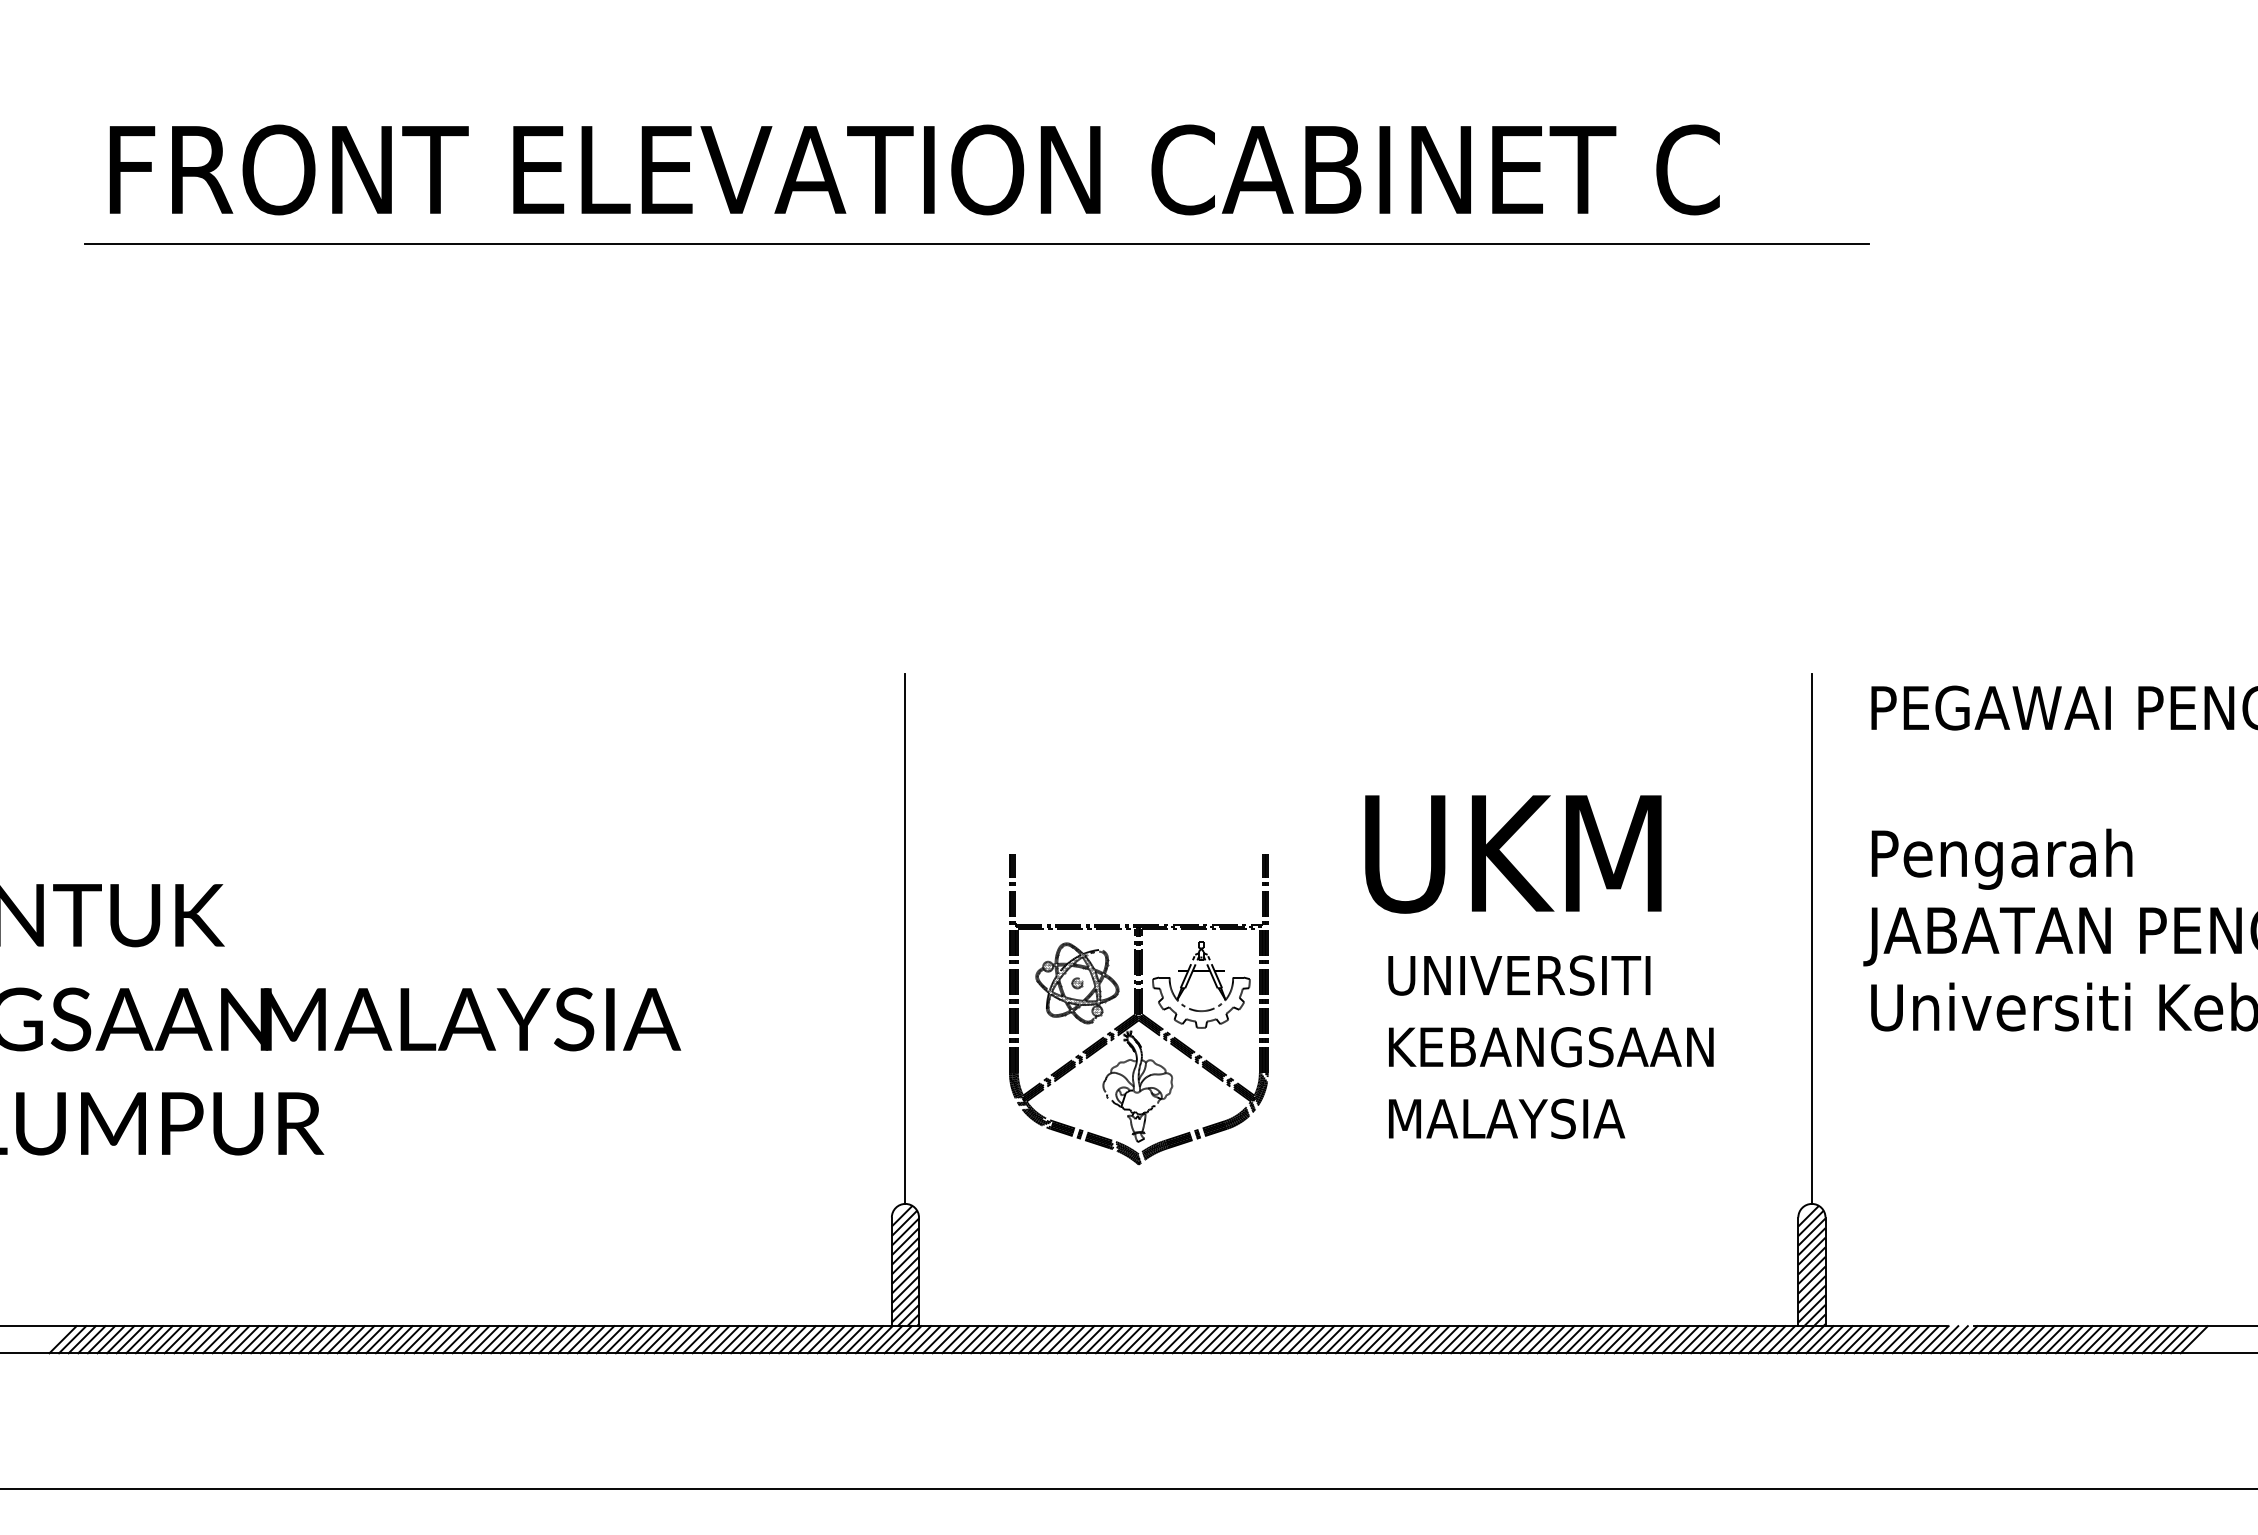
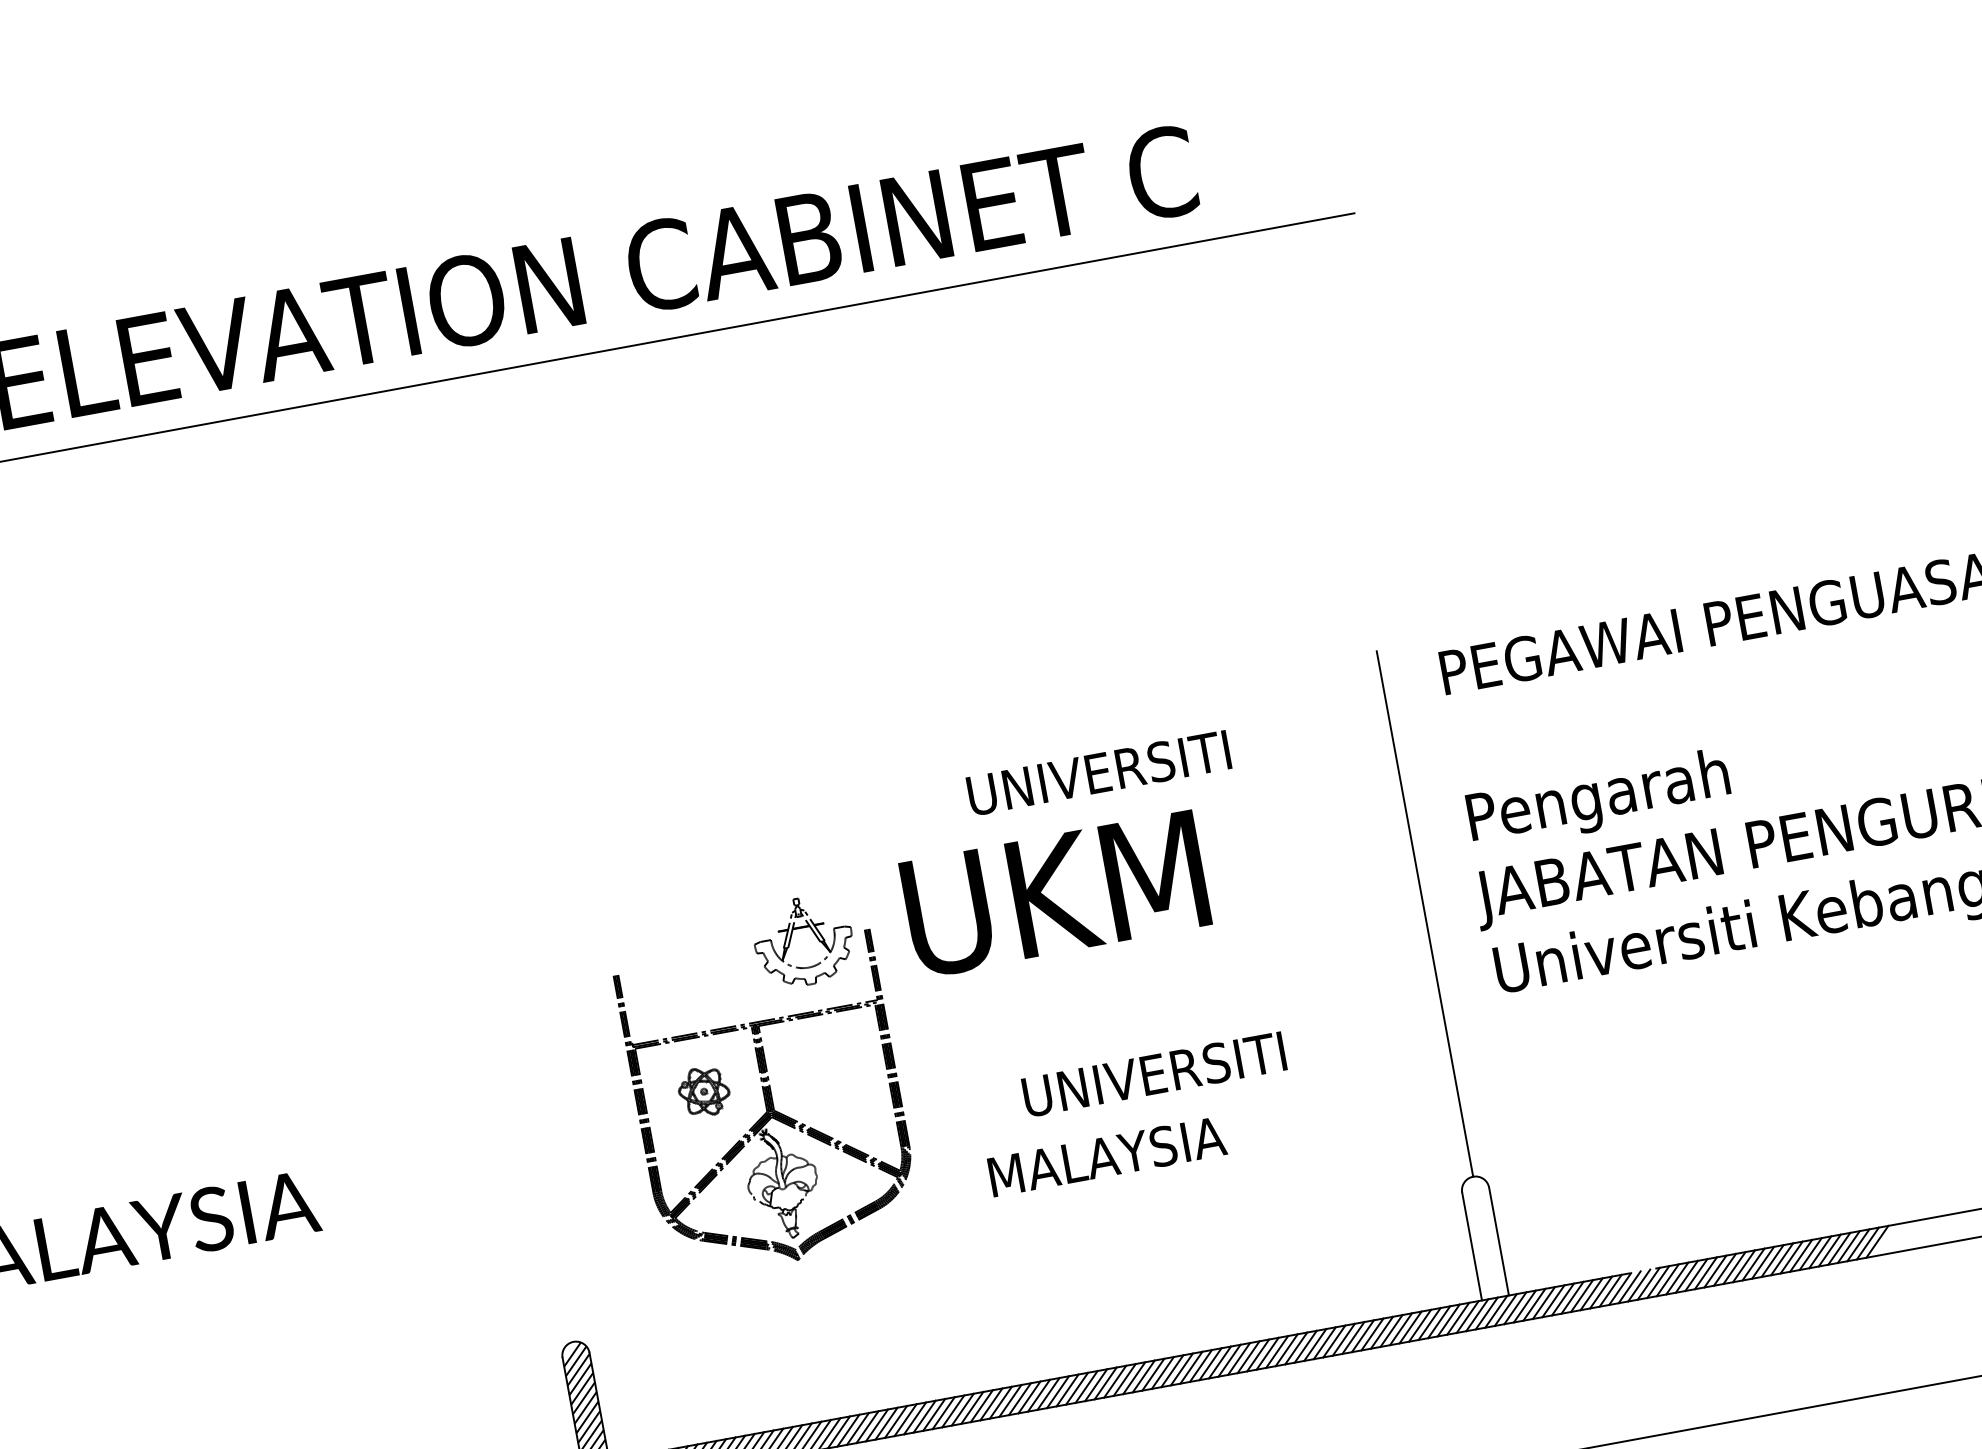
text: (1513, 854) -> (1055, 894), moved
line: (905, 938) -> (525, 1078), removed
text: (1519, 975) -> (1099, 773), moved
part: (1077, 983) -> (704, 1091), size x0.6
part: (1201, 984) -> (803, 941), moved
text: (1550, 1047) -> (1185, 1069), KEBANGSAAN -> UNIVERSITI
text: (1507, 1118) -> (1107, 1156), moved
hatch: (1811, 1265) -> (1483, 1237), removed

